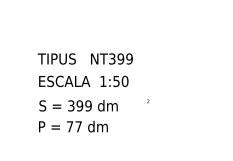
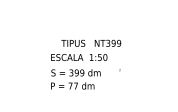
text: (85, 57) -> (91, 42), moved

